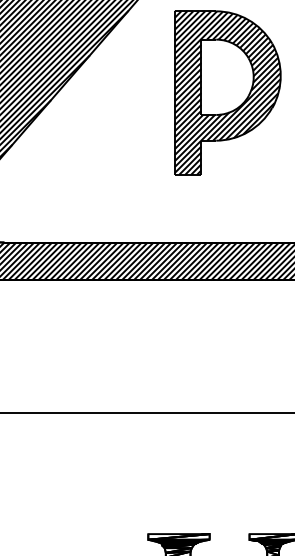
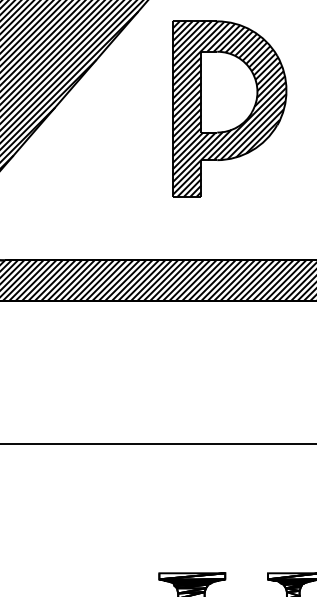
part: (227, 92) -> (229, 108), moved

